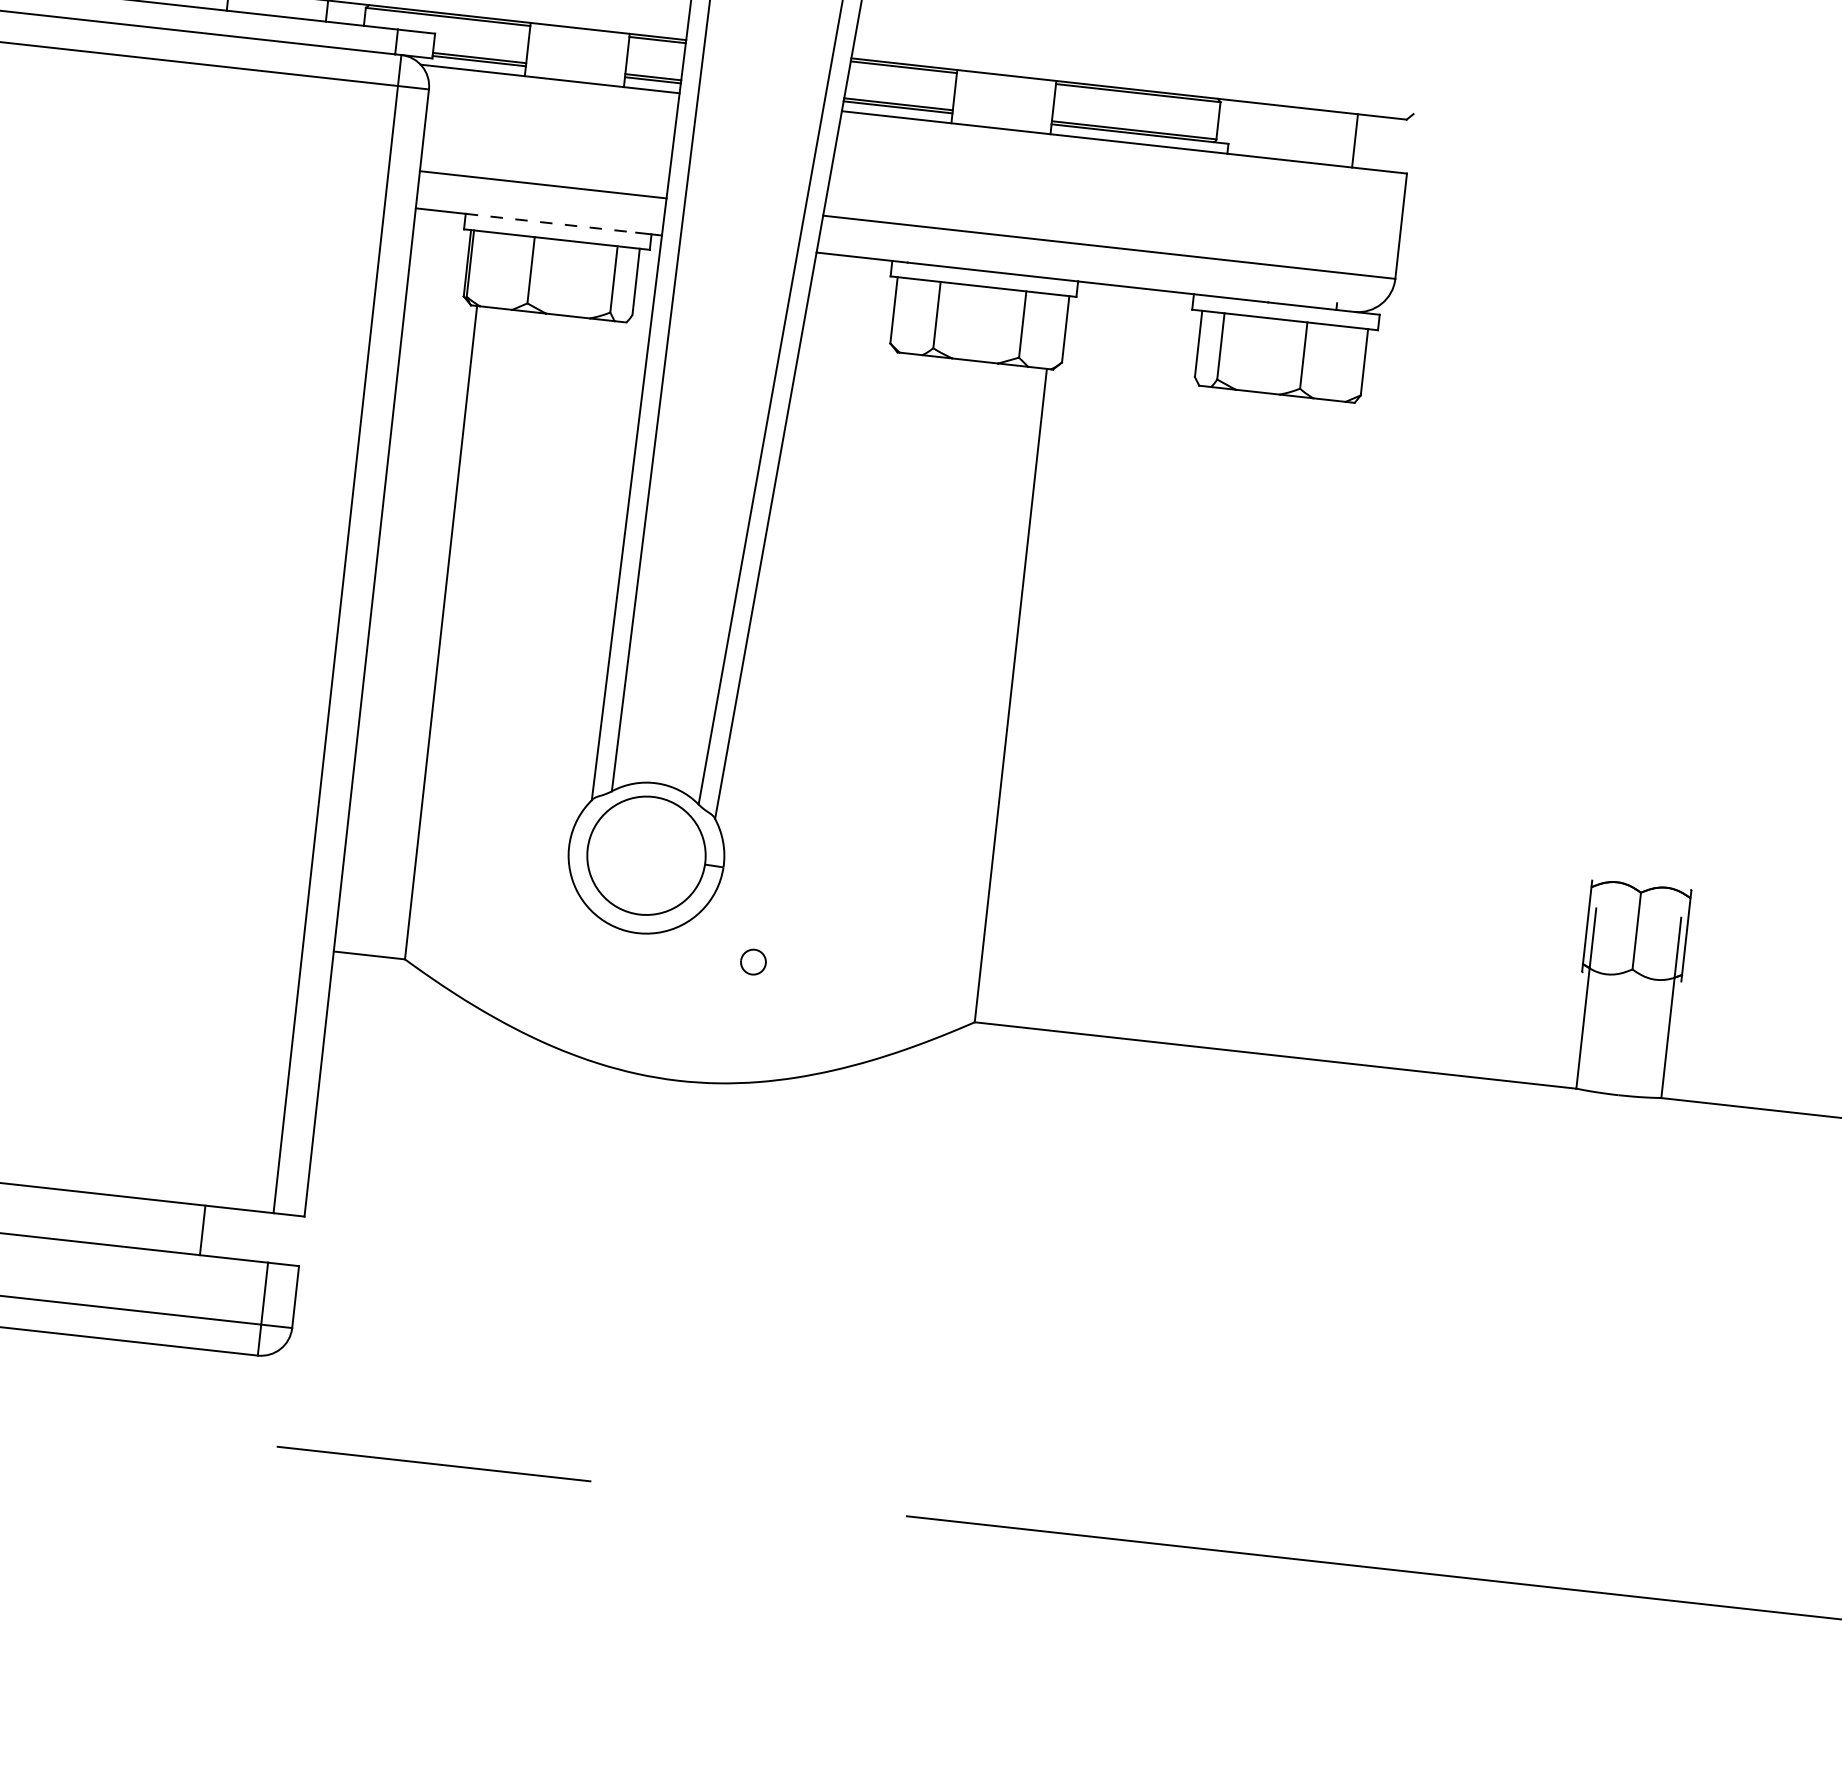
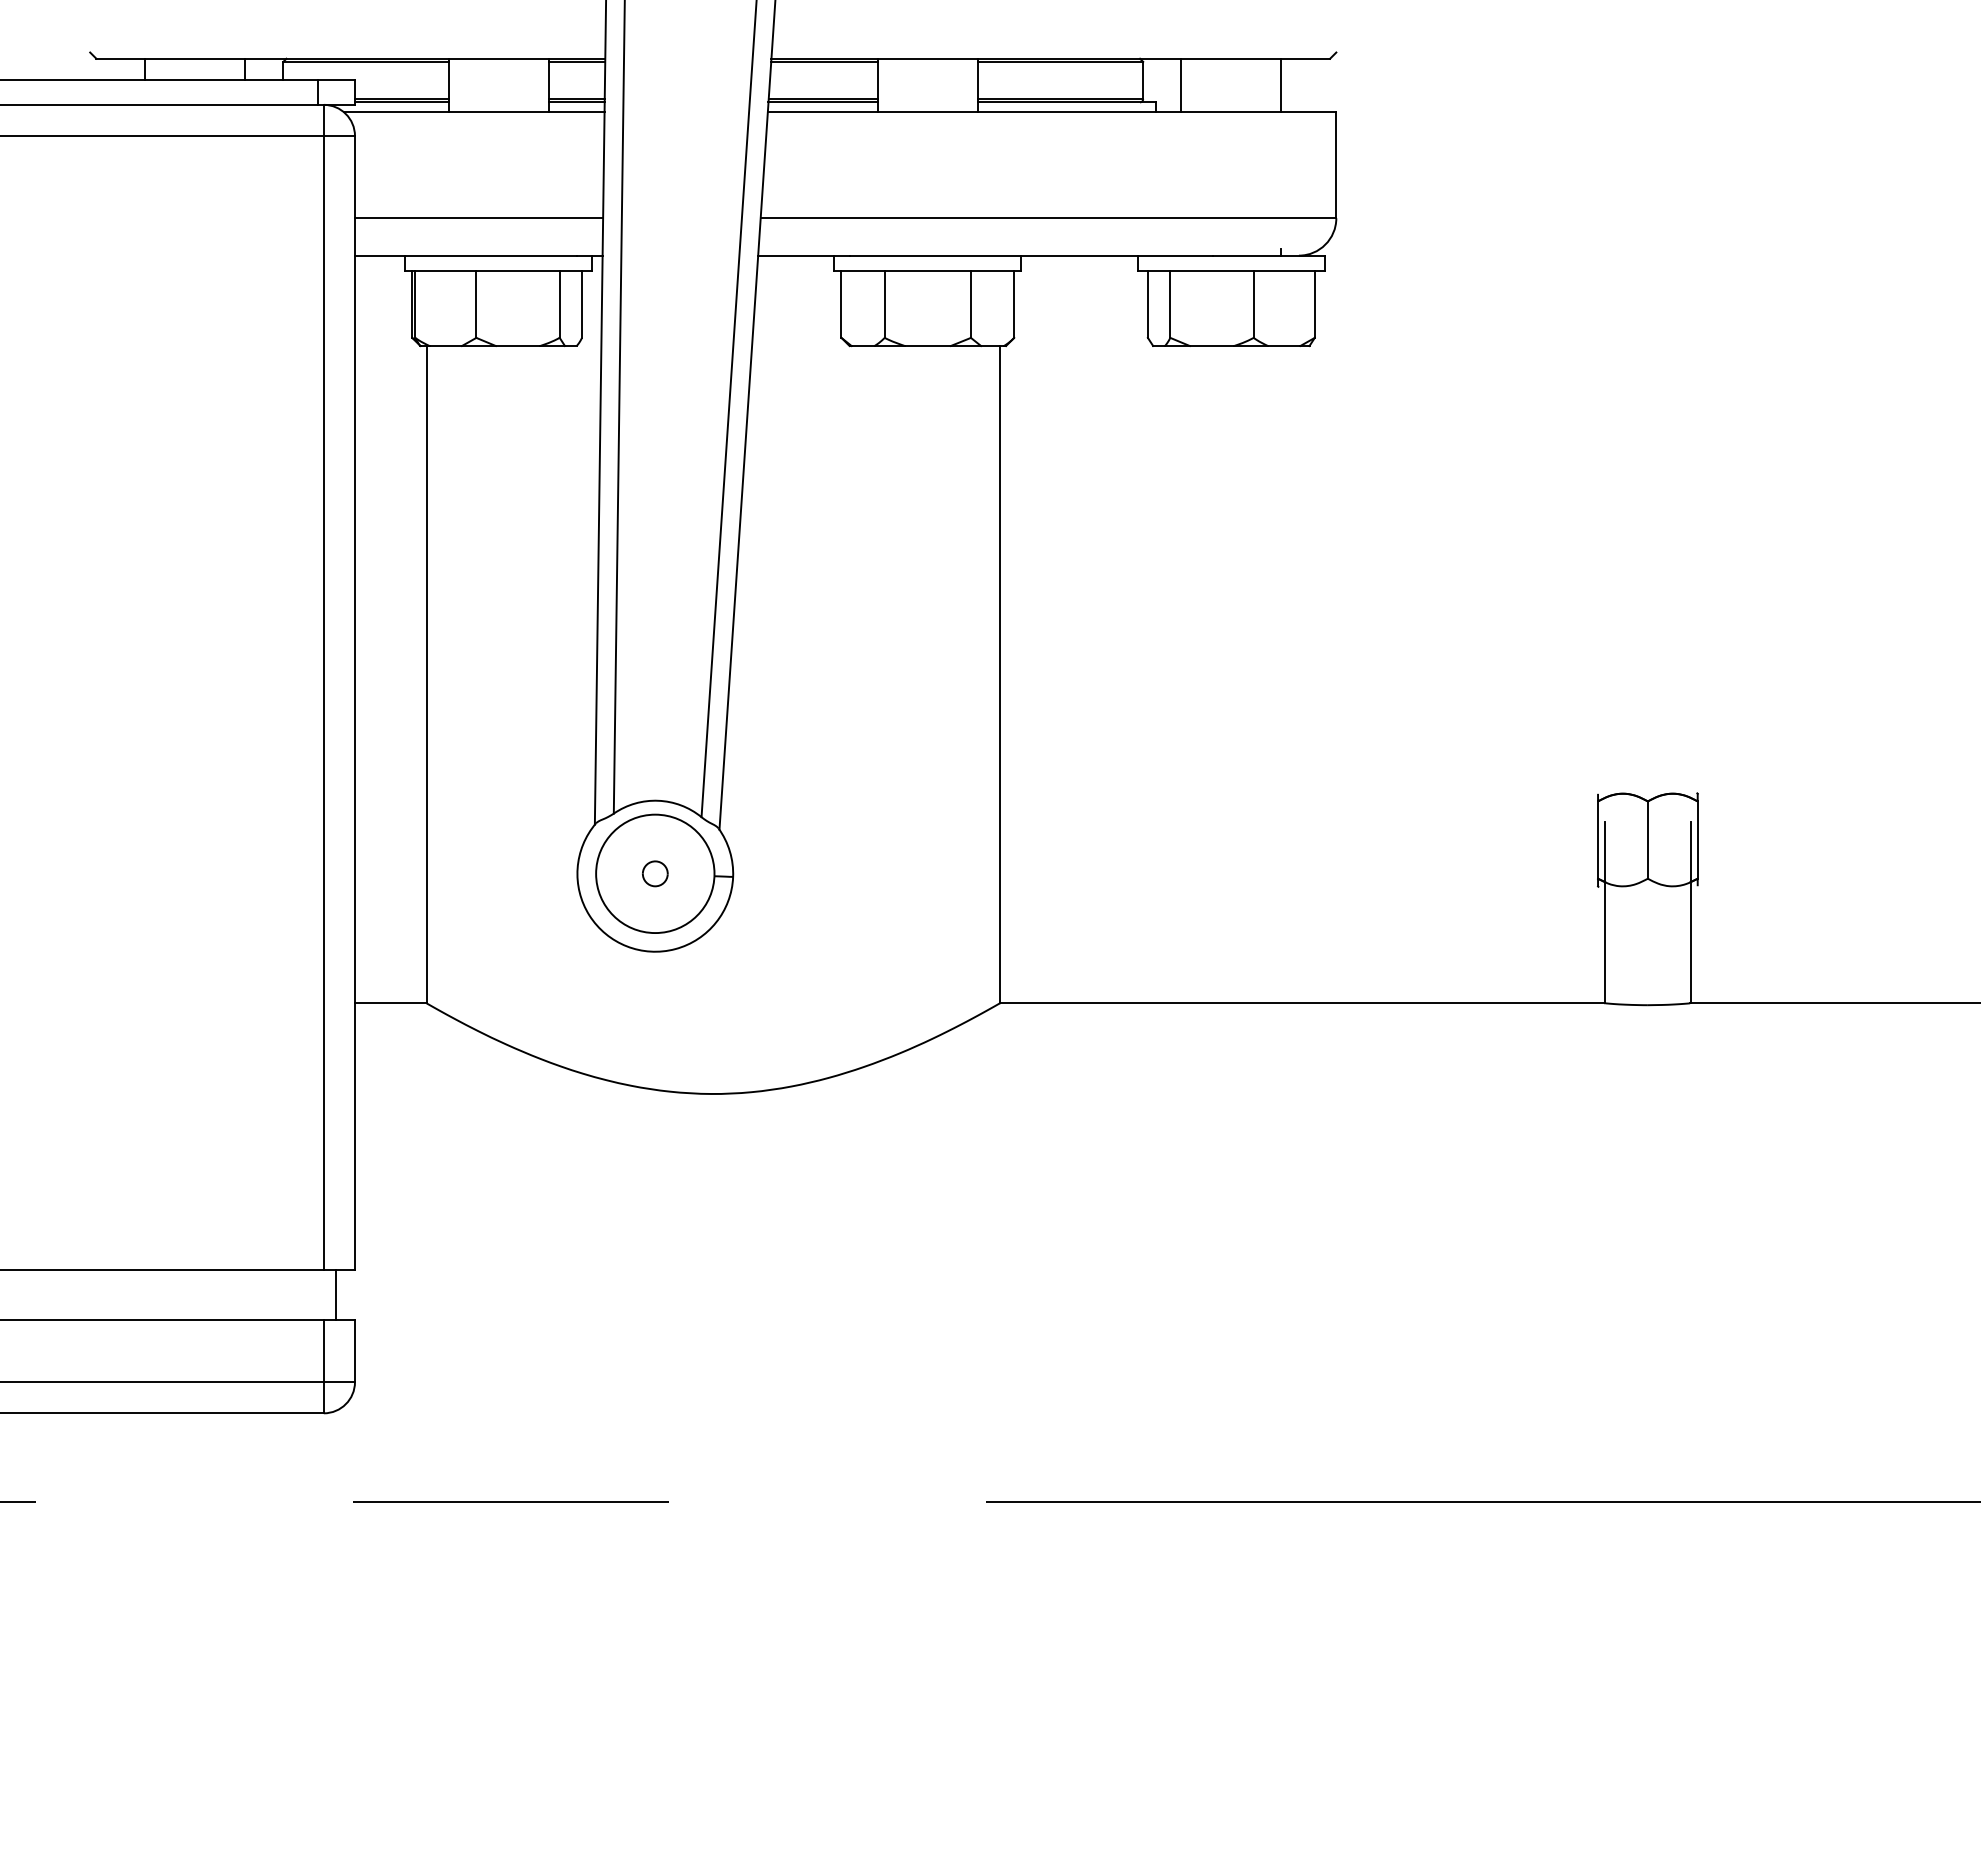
line: (1256, 129) -> (1181, 85), added
line: (550, 223) -> (490, 255), dashed -> solid
part: (753, 961) -> (655, 873), moved
line: (202, 1229) -> (336, 1294), moved

